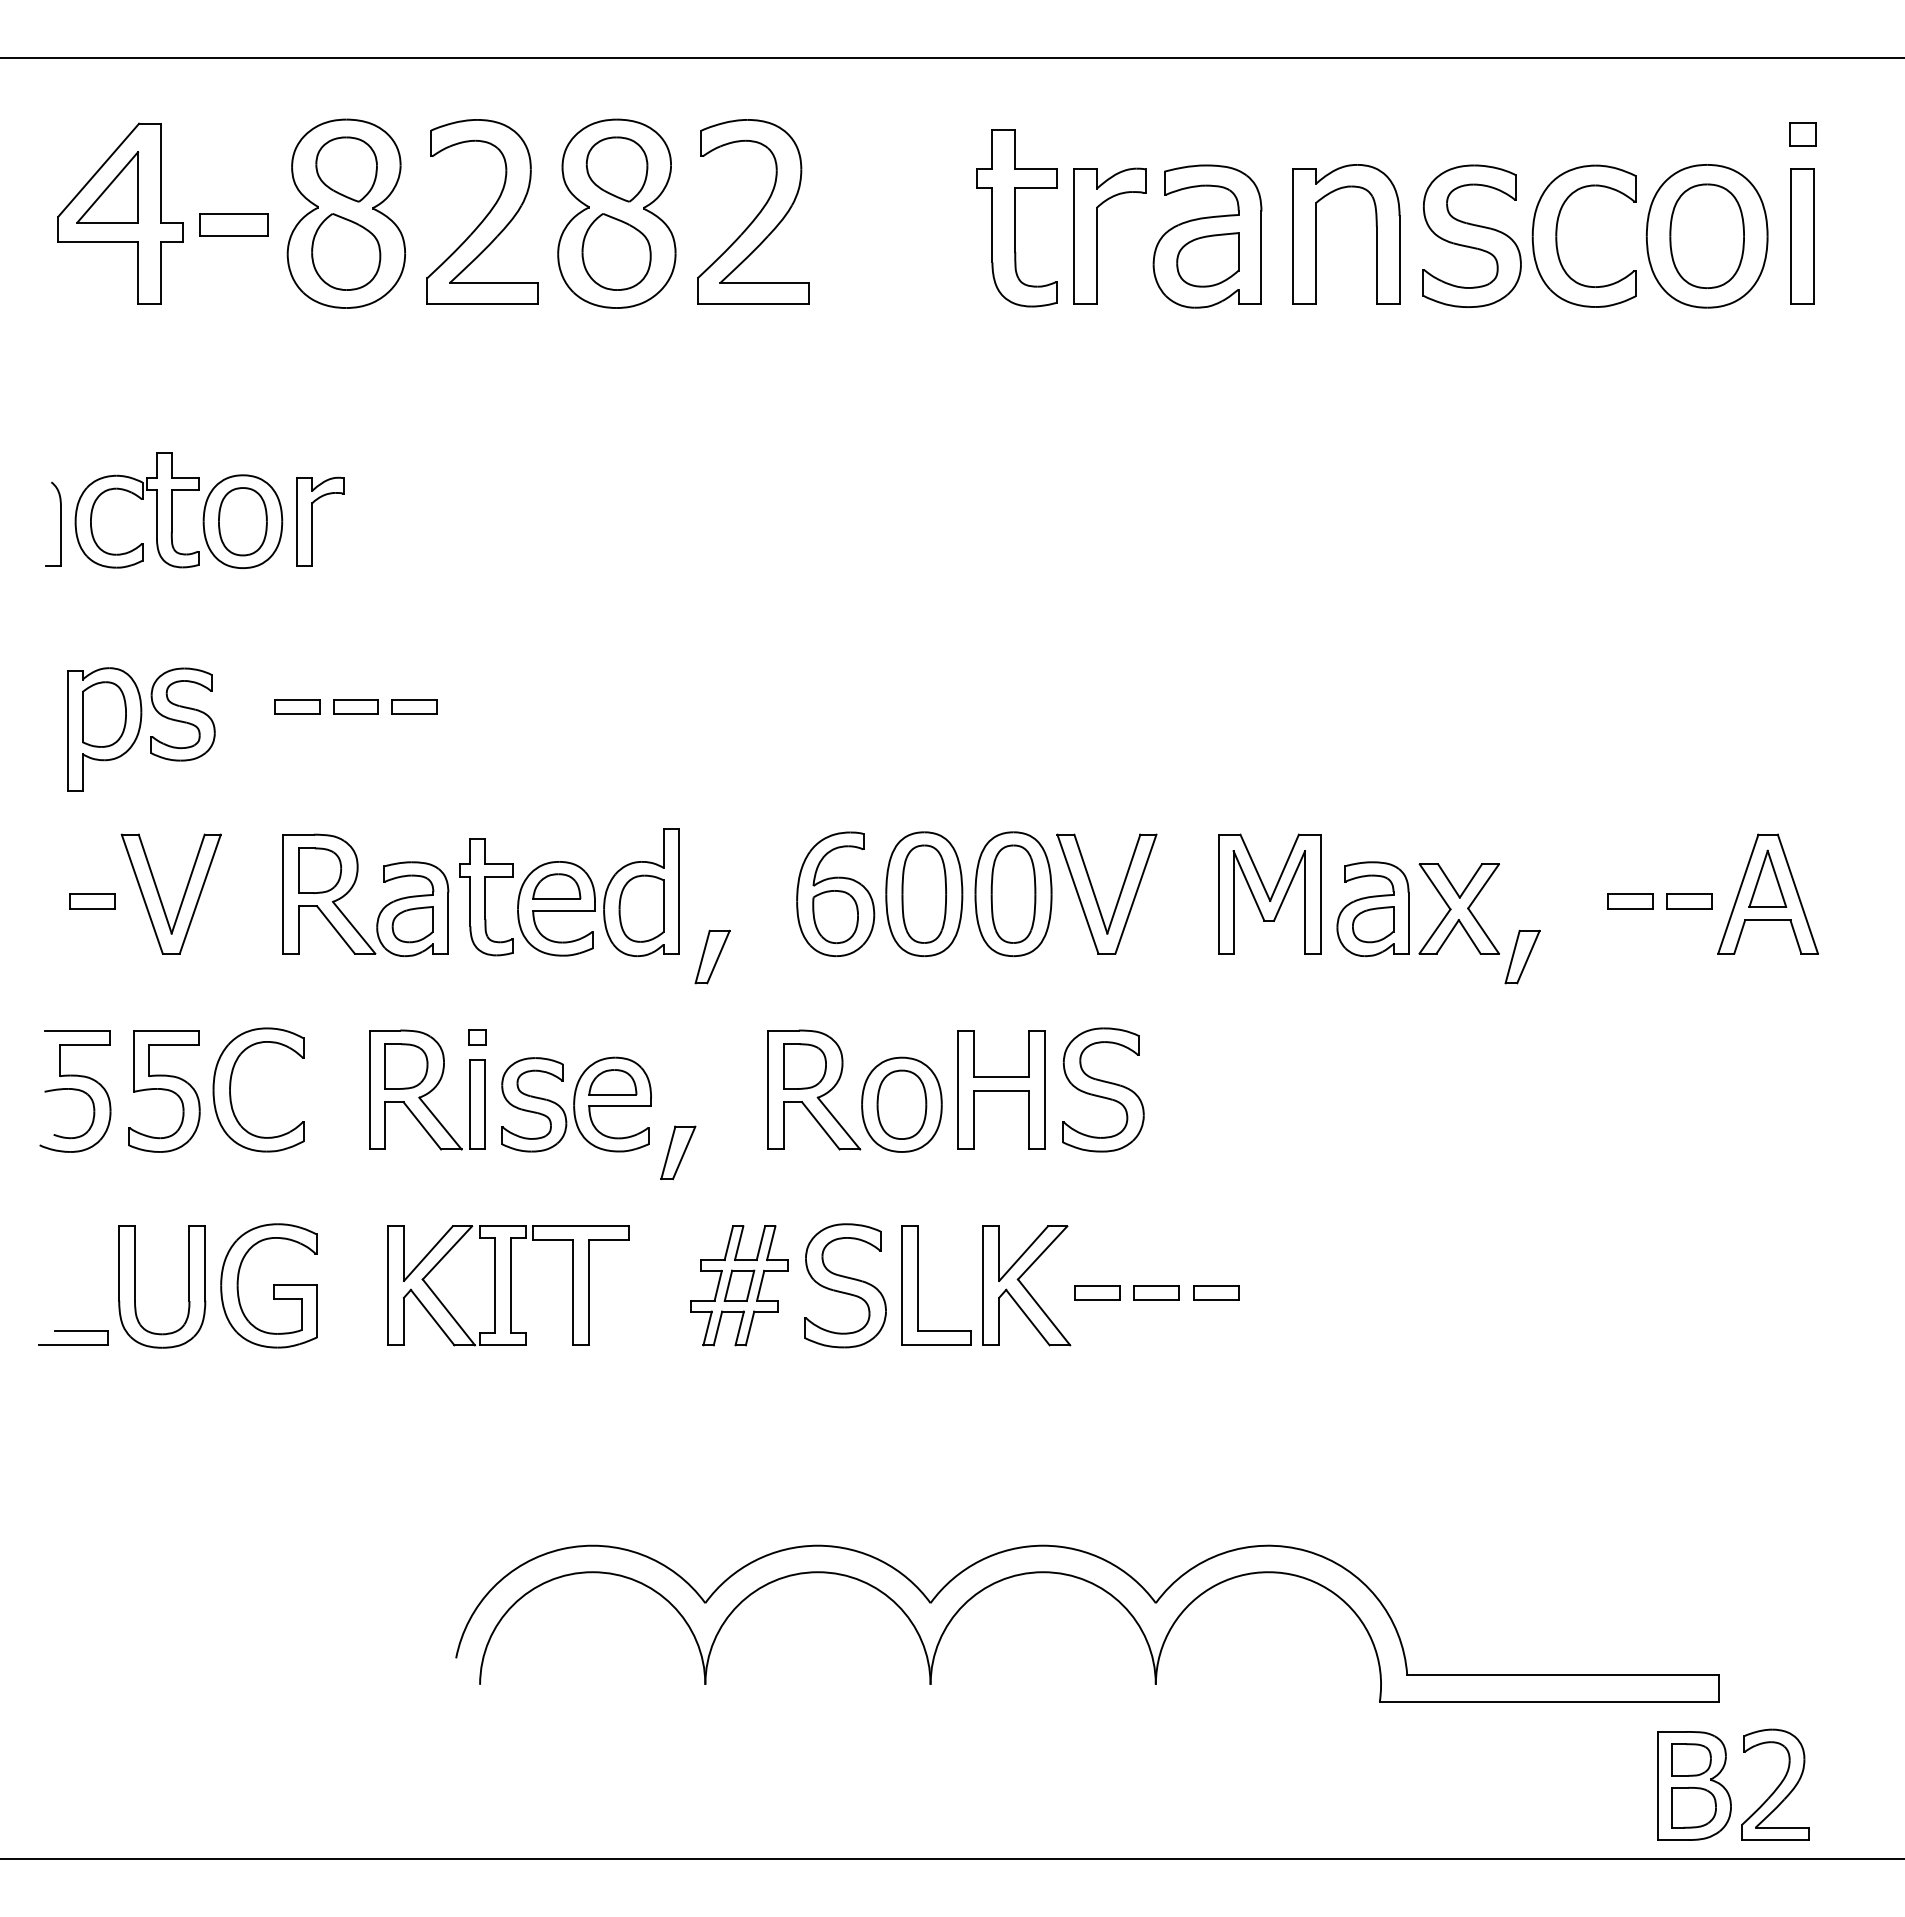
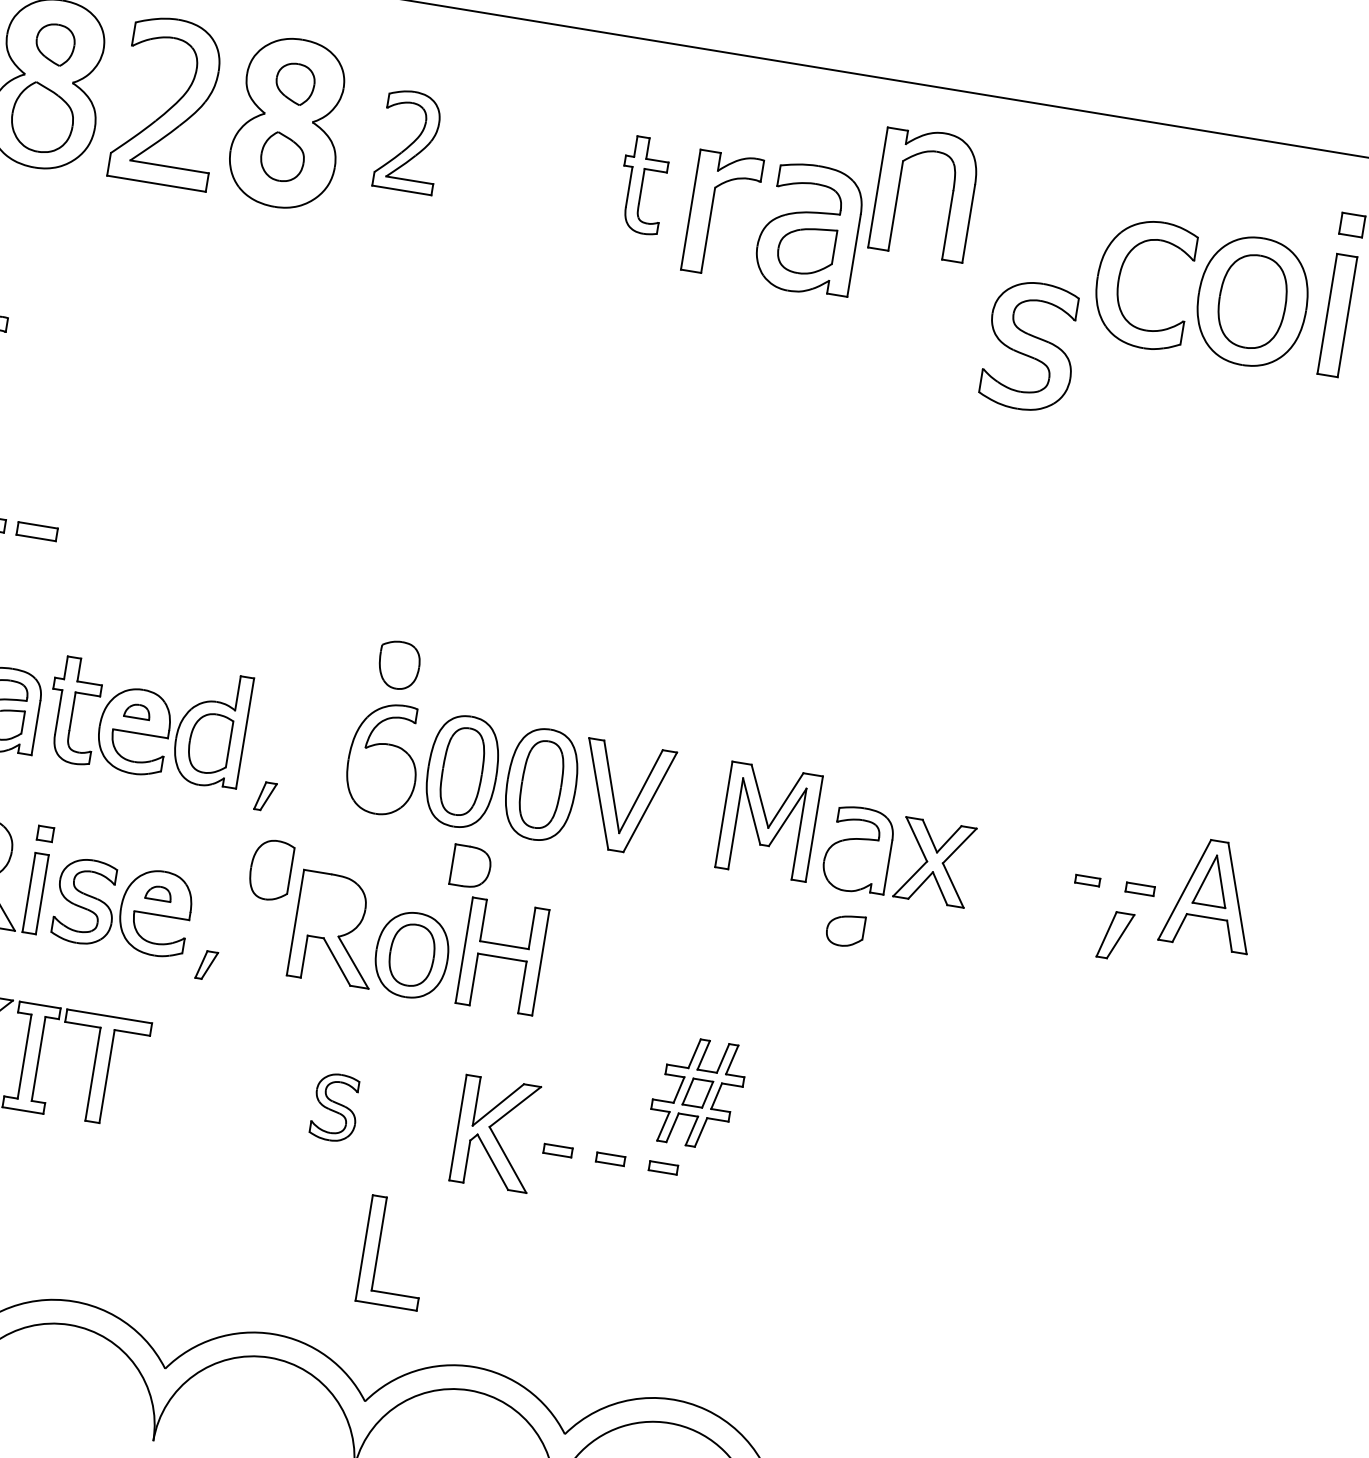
part: (346, 169) -> (55, 44), size x0.7
part: (616, 169) -> (294, 83), size x0.7
part: (753, 211) -> (410, 141), size x0.6
part: (1016, 218) -> (642, 185), size x0.6
part: (1316, 234) -> (898, 189), moved
part: (1471, 235) -> (1030, 345), moved
part: (616, 251) -> (282, 156), size x0.7
part: (556, 886) -> (137, 711), size x0.6
part: (1630, 901) -> (1087, 880), size x0.6
part: (1689, 901) -> (1140, 889), size x0.7
part: (835, 916) -> (399, 664), moved
part: (1373, 924) -> (845, 930), moved
part: (712, 956) -> (265, 796), size x0.6
part: (1522, 956) -> (1115, 935), moved
part: (731, 1036) -> (270, 869), added
part: (804, 1066) -> (470, 867), moved
part: (612, 1082) -> (158, 893), size x0.6
part: (1103, 1089) -> (593, 970), removed
part: (678, 1152) -> (206, 965), size x0.6
part: (739, 1285) -> (697, 1092), moved
part: (845, 1285) -> (335, 1107), size x0.6
part: (918, 1285) -> (378, 1250), moved
part: (1097, 1292) -> (558, 1150), size x0.7
part: (1156, 1292) -> (610, 1158), size x0.7
part: (1216, 1292) -> (663, 1167), size x0.7

